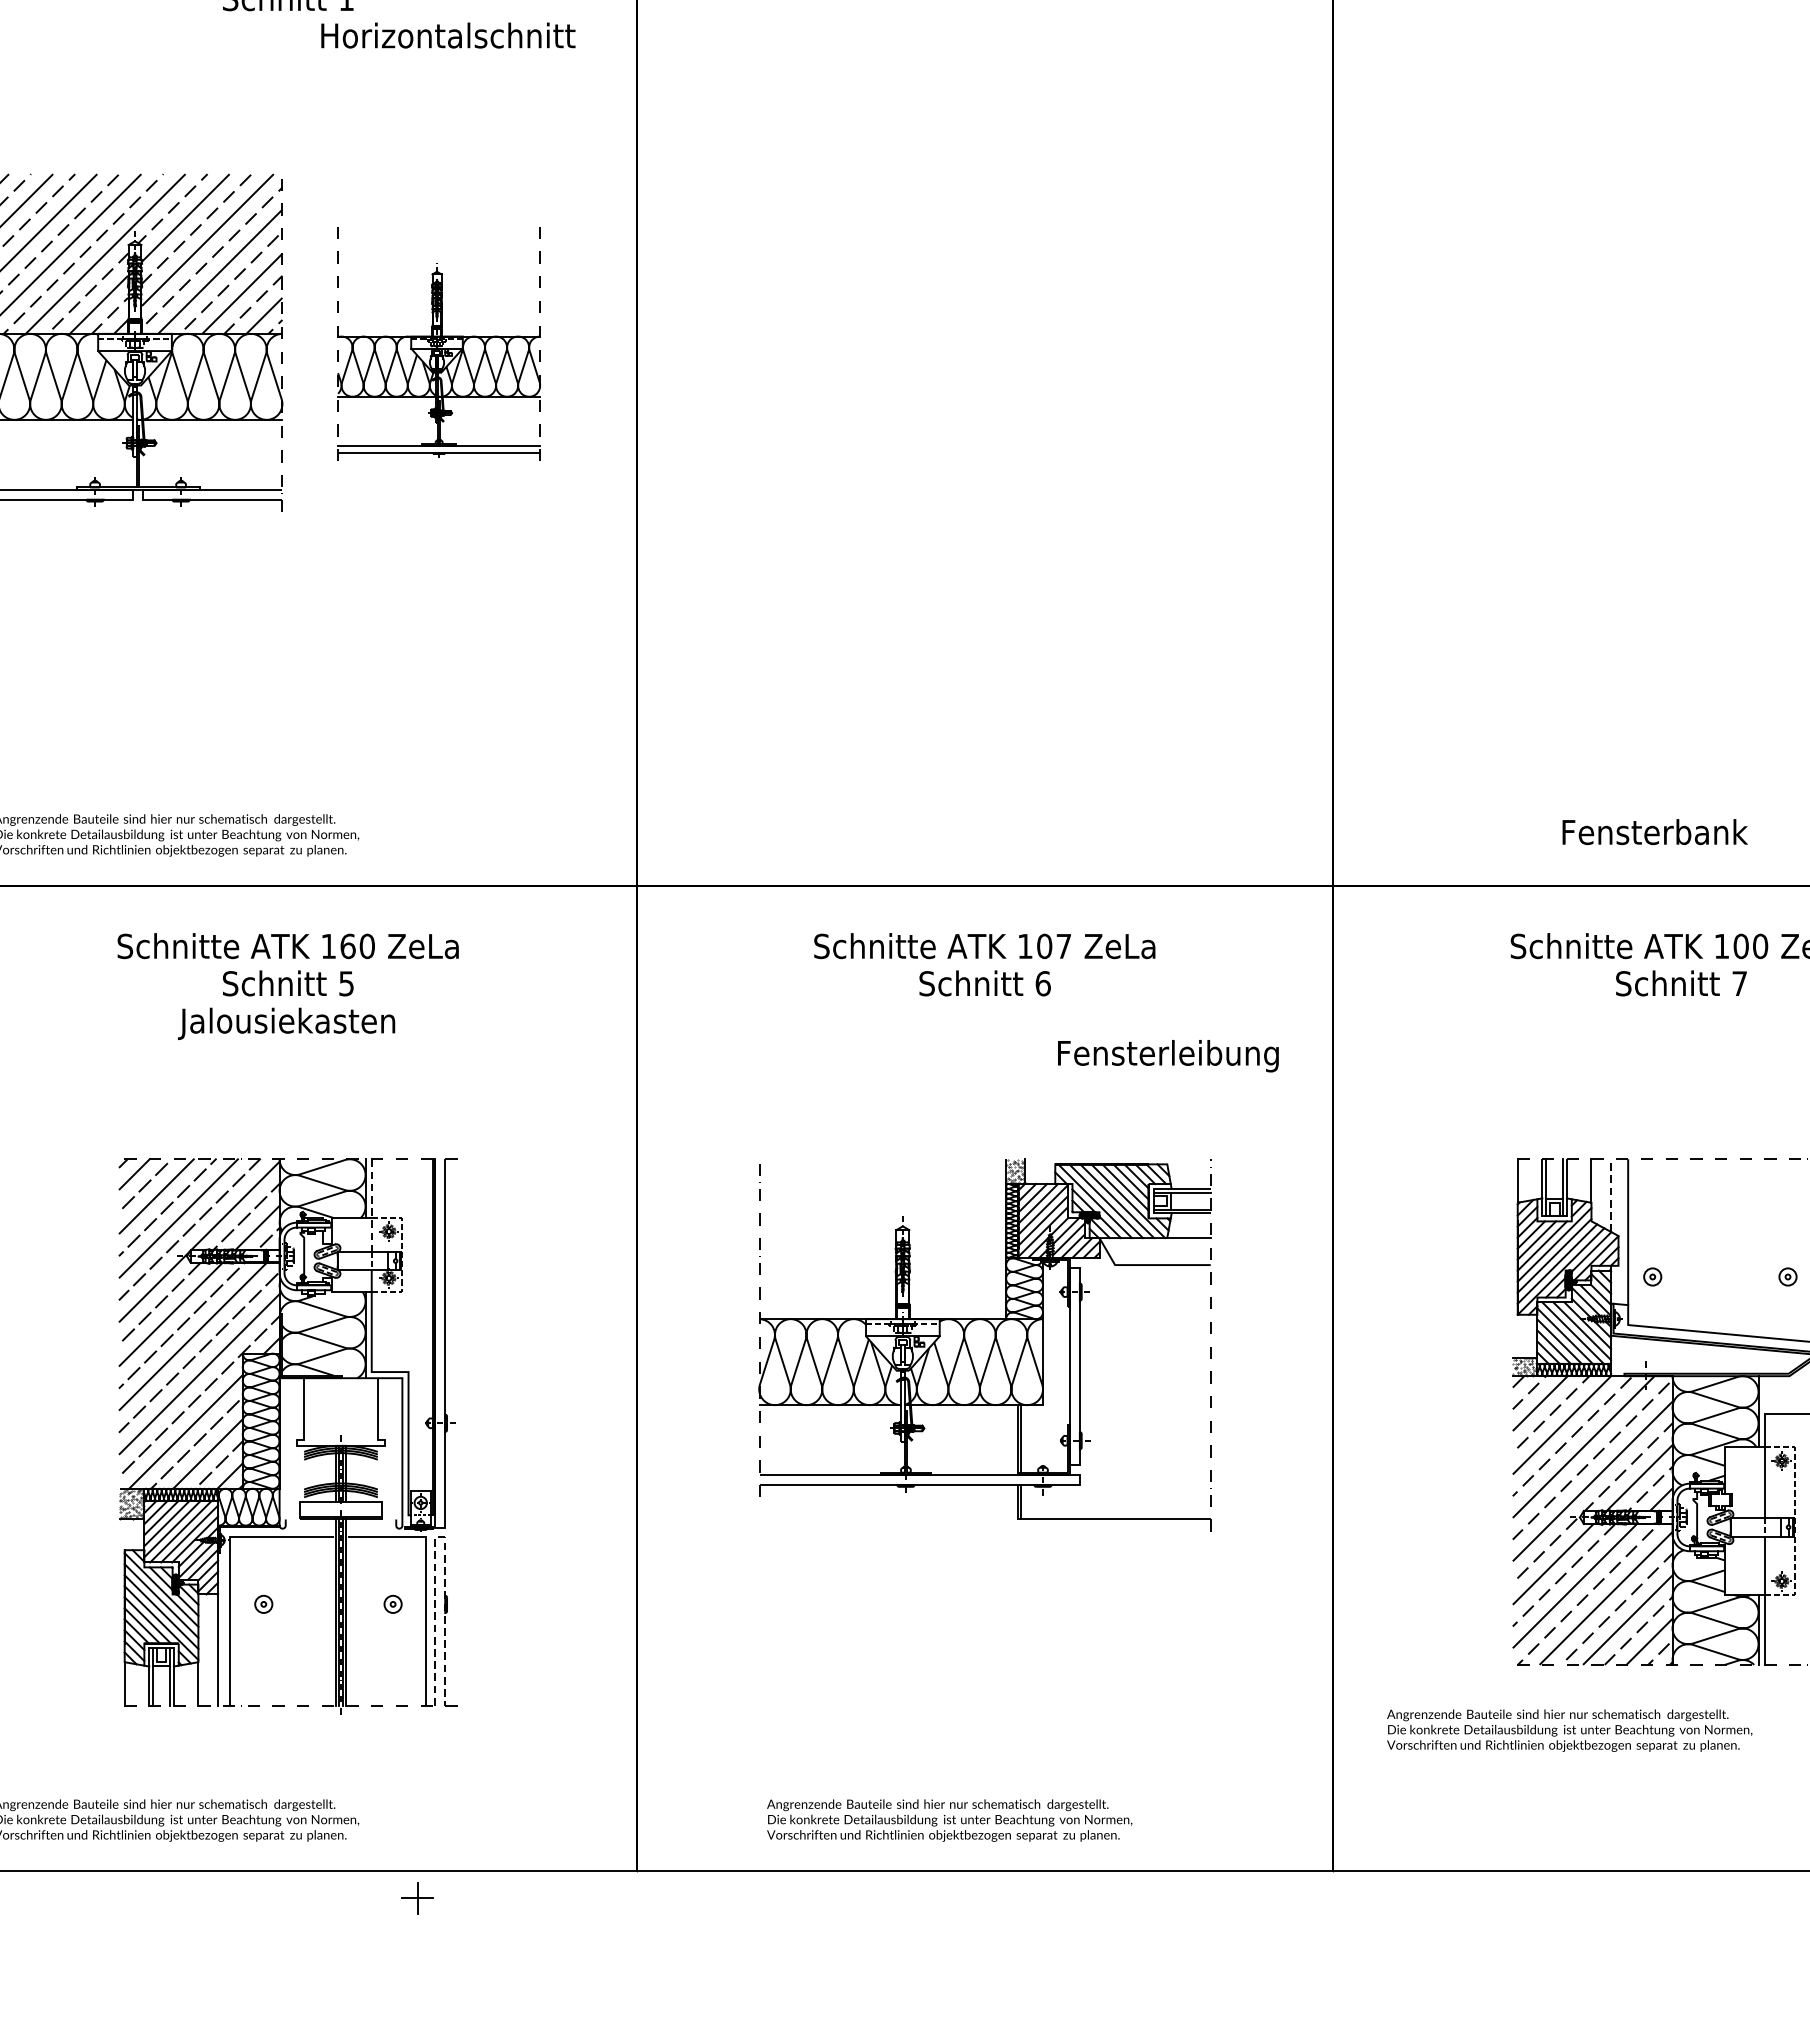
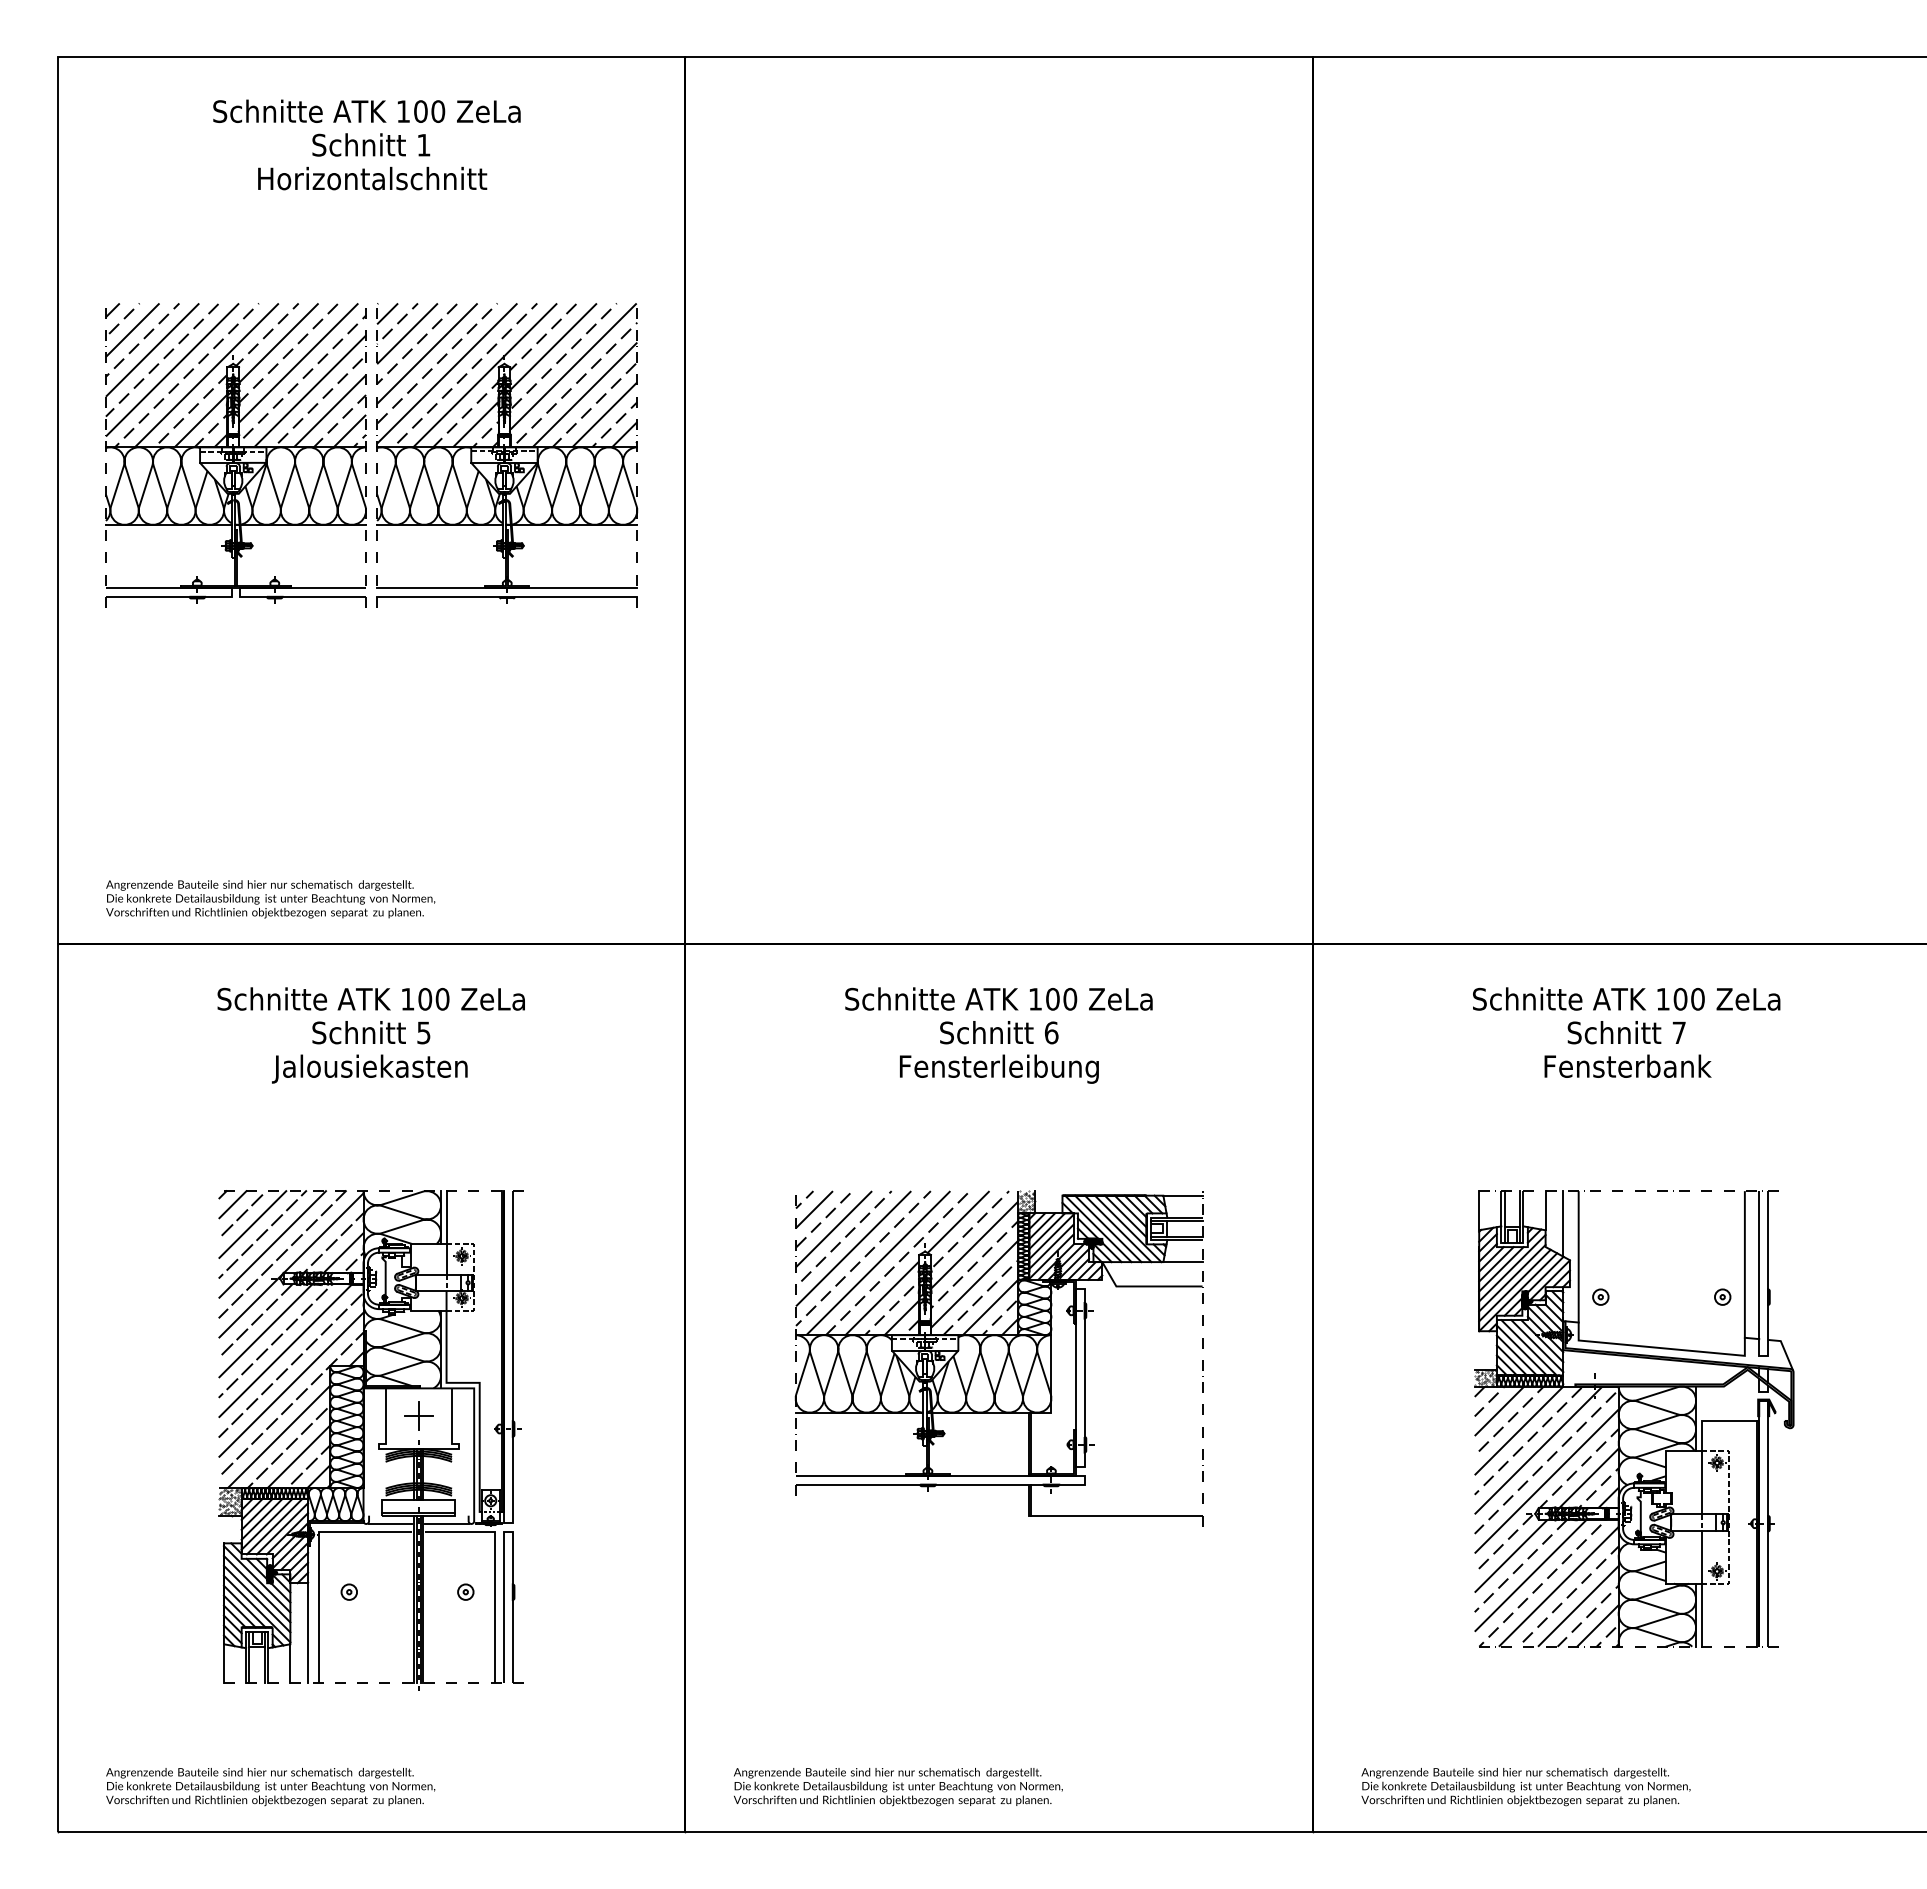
text: (448, 35) -> (372, 178), moved
part: (439, 342) -> (507, 455), size x1.43
text: (1654, 831) -> (1627, 1065), moved
text: (348, 945) -> (425, 998), 160 -> 100
text: (1064, 945) -> (1070, 998), 107 -> 100
text: (1168, 1055) -> (999, 1068), moved
line: (1188, 1164) -> (1182, 1195), added
line: (1611, 1195) -> (1563, 1223), dashed -> solid
line: (371, 1205) -> (446, 1232), dashed -> solid
hatch: (883, 1239) -> (907, 1263), added
line: (309, 1528) -> (390, 1523), added
line: (371, 1528) -> (446, 1523), added
line: (440, 1537) -> (508, 1531), dashed -> solid
text: (1569, 1731) -> (1525, 1787), moved
text: (949, 1821) -> (898, 1787), moved
part: (417, 1897) -> (418, 1415), moved

